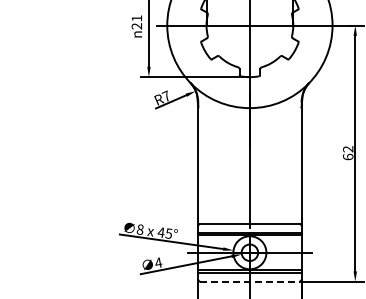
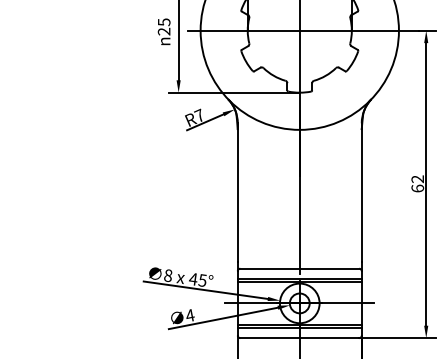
text: (136, 18) -> (163, 22), n21 -> n25
line: (249, 281) -> (299, 337), dashed -> solid

